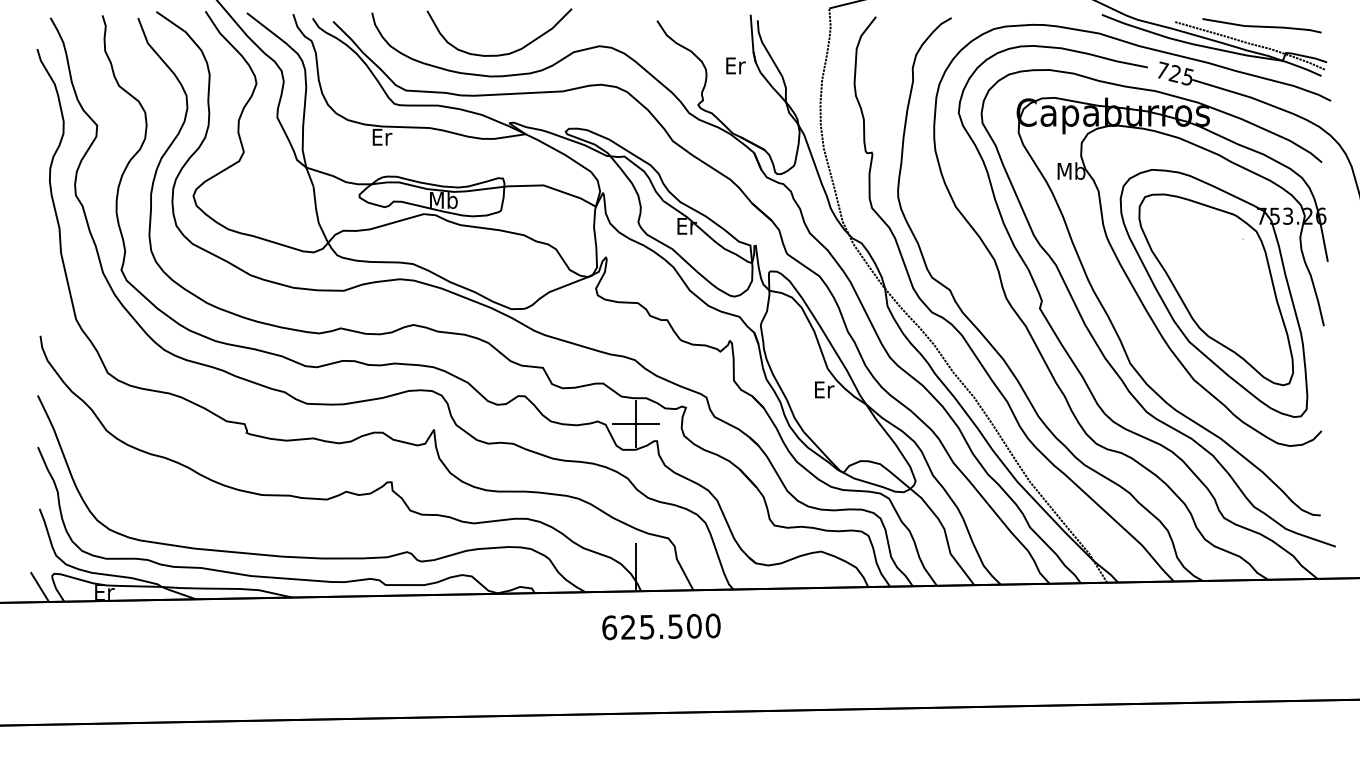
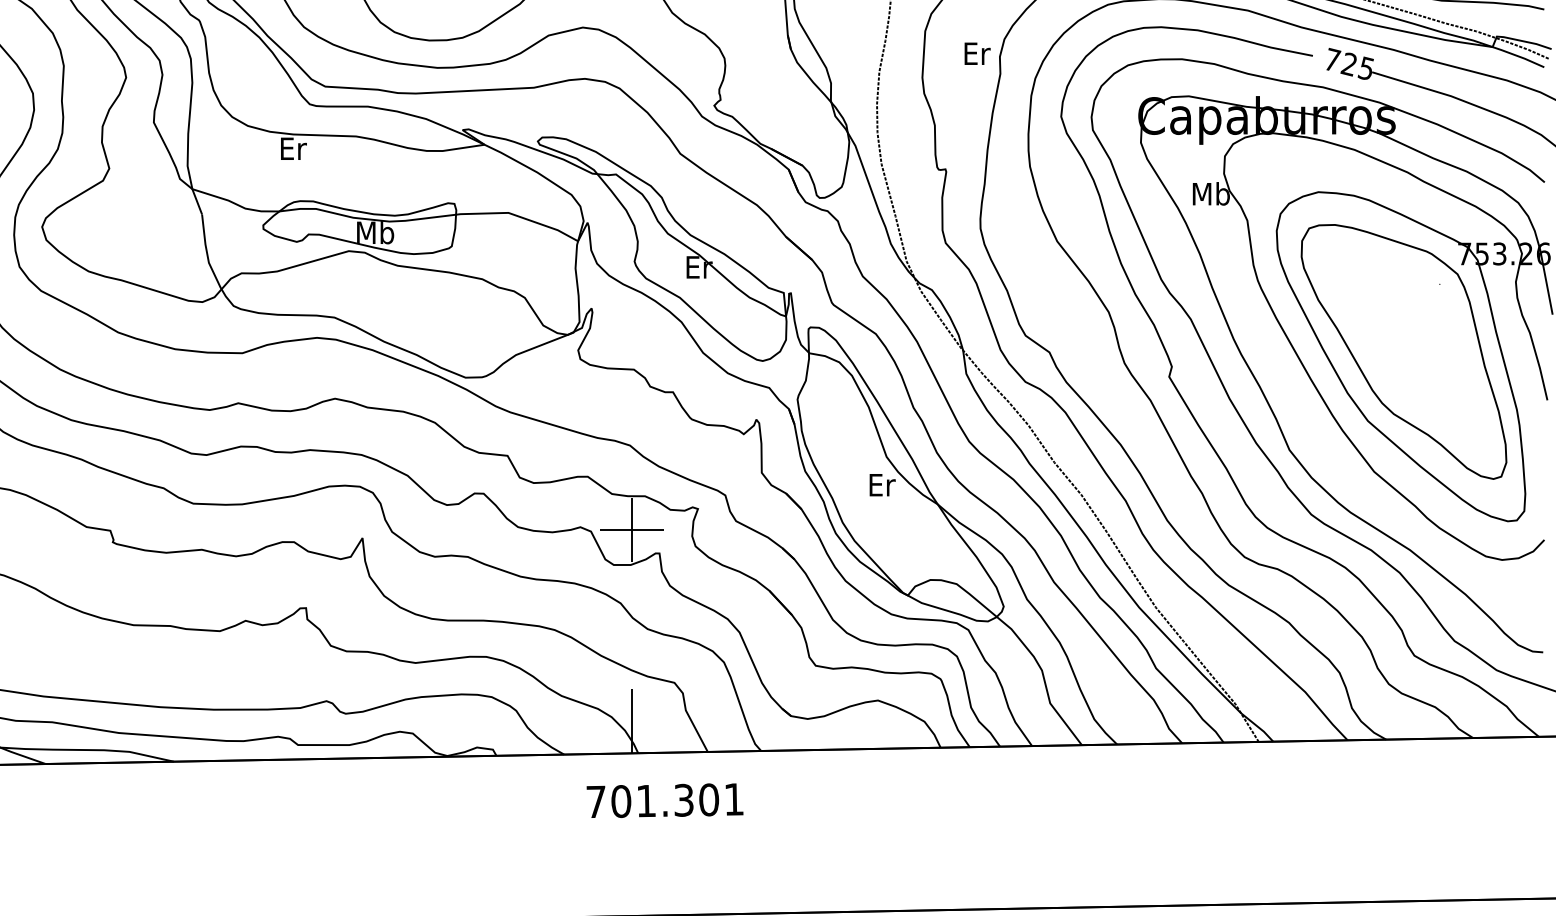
text: (735, 65) -> (976, 53), moved
text: (661, 626) -> (665, 800), 625.500 -> 701.301

